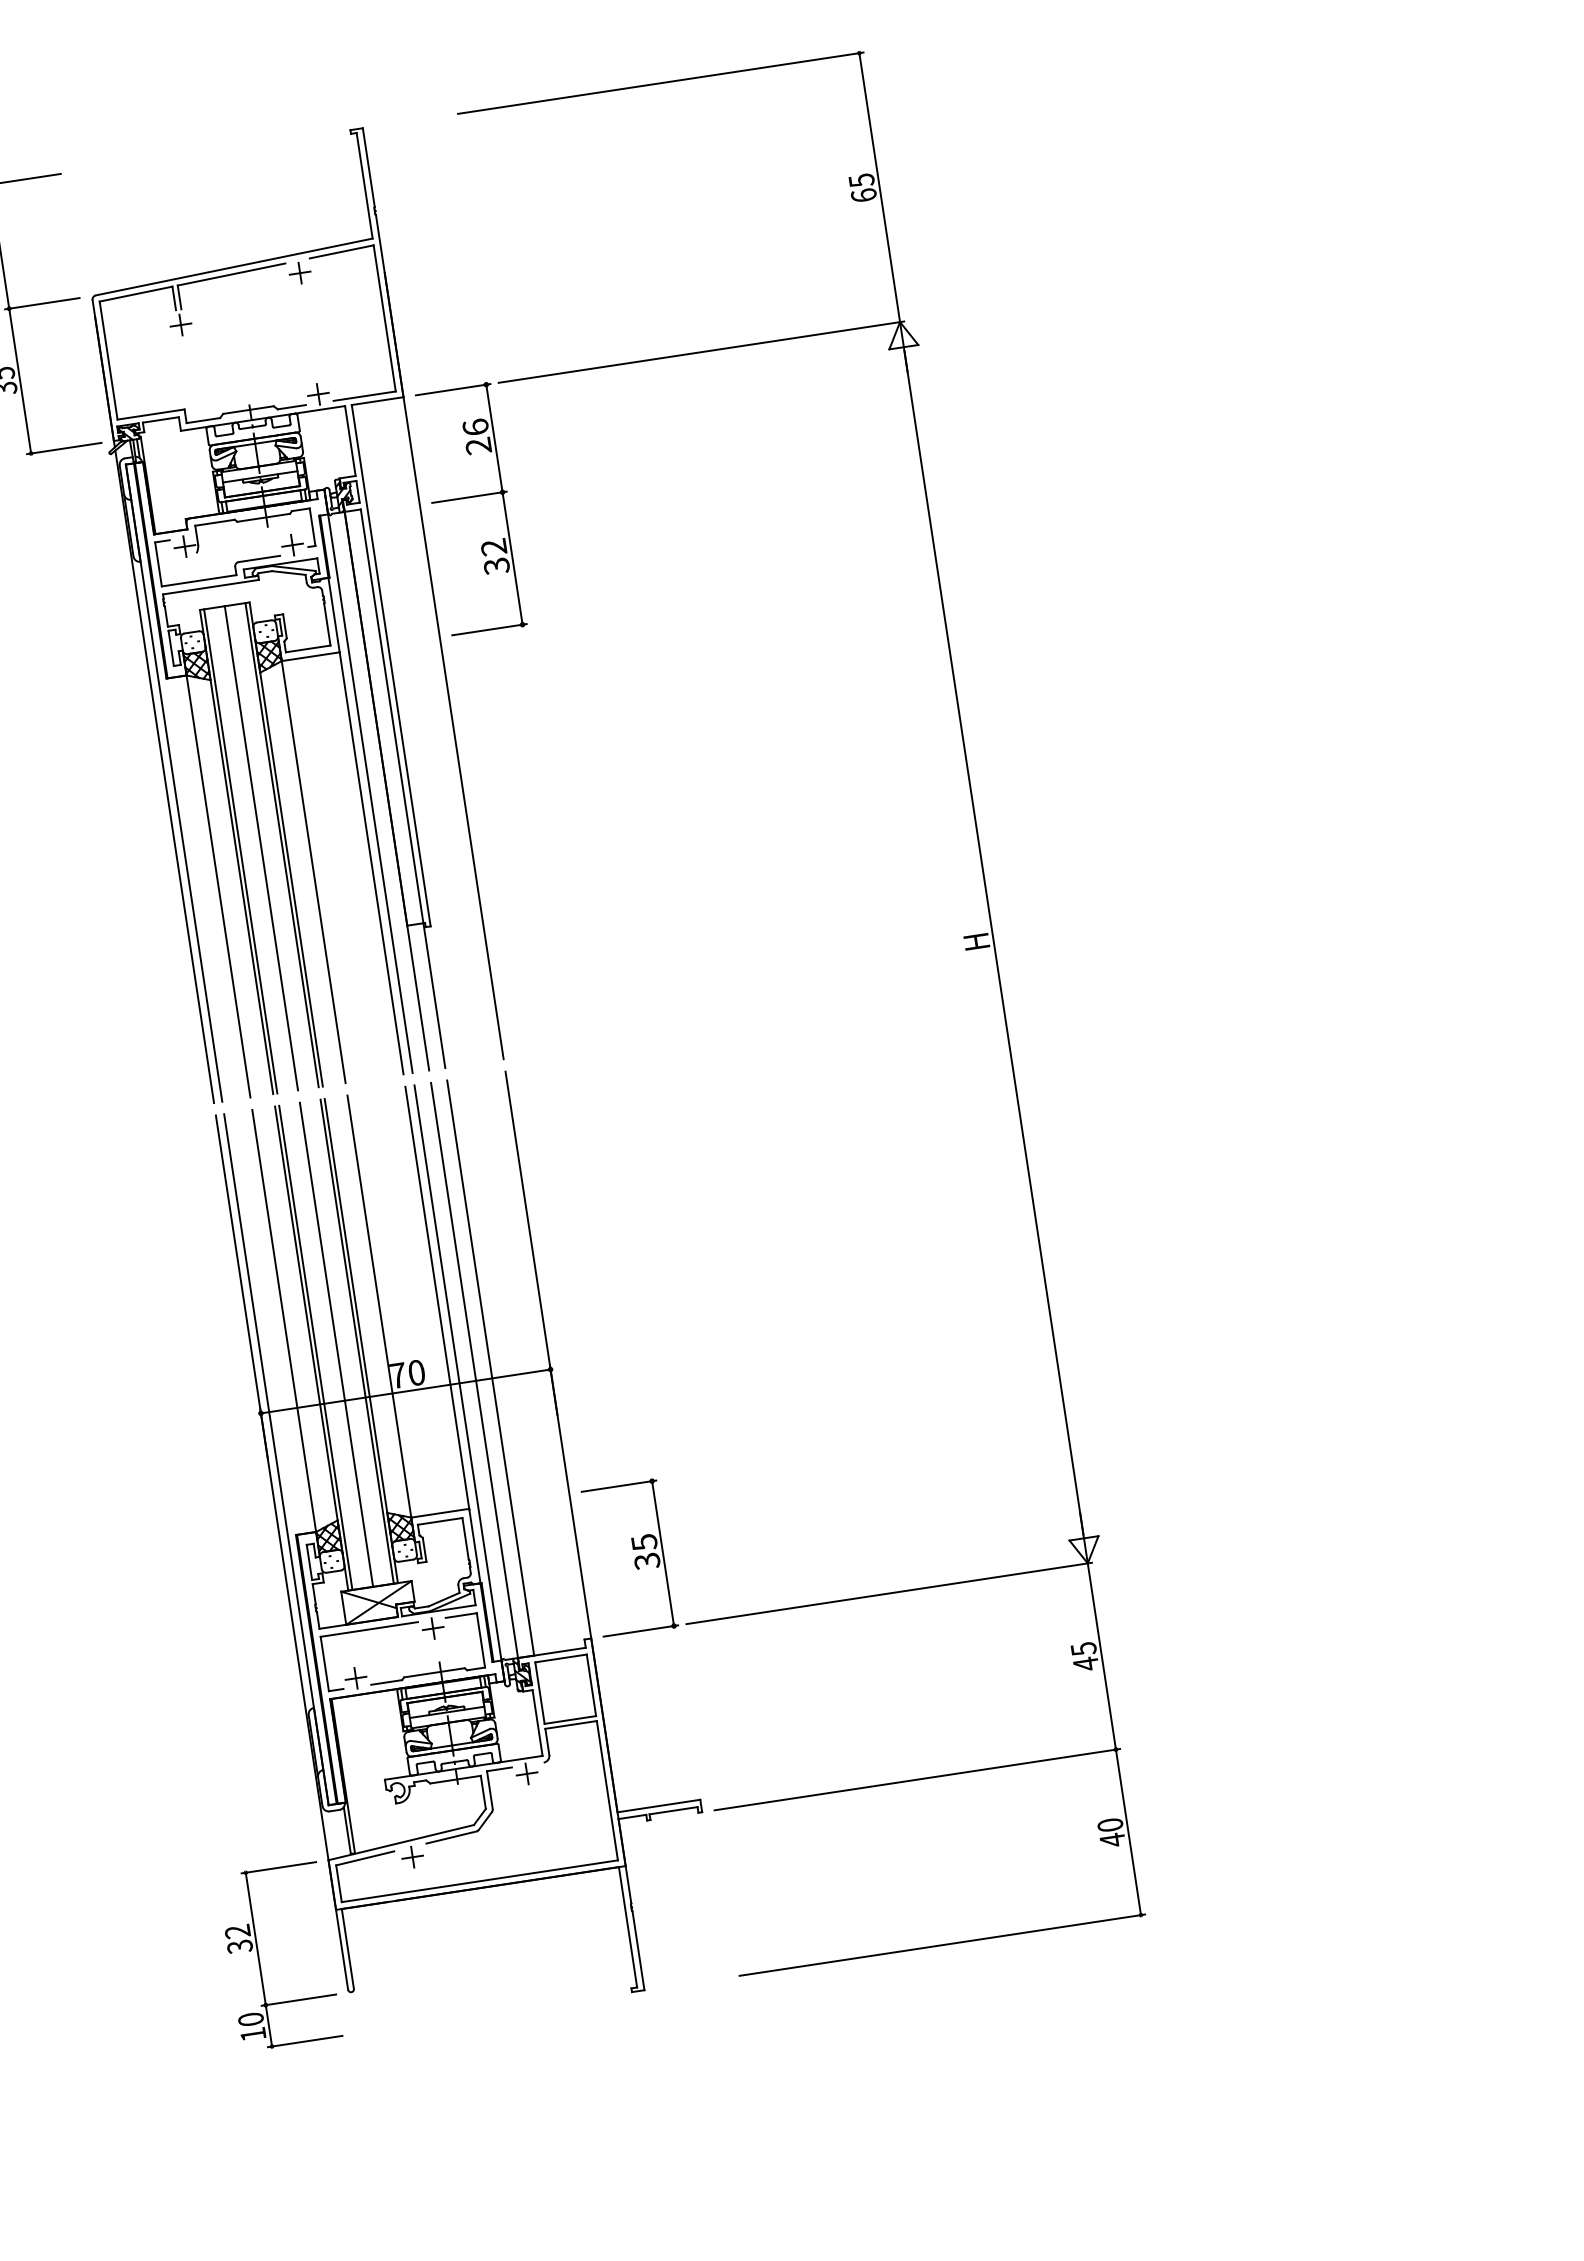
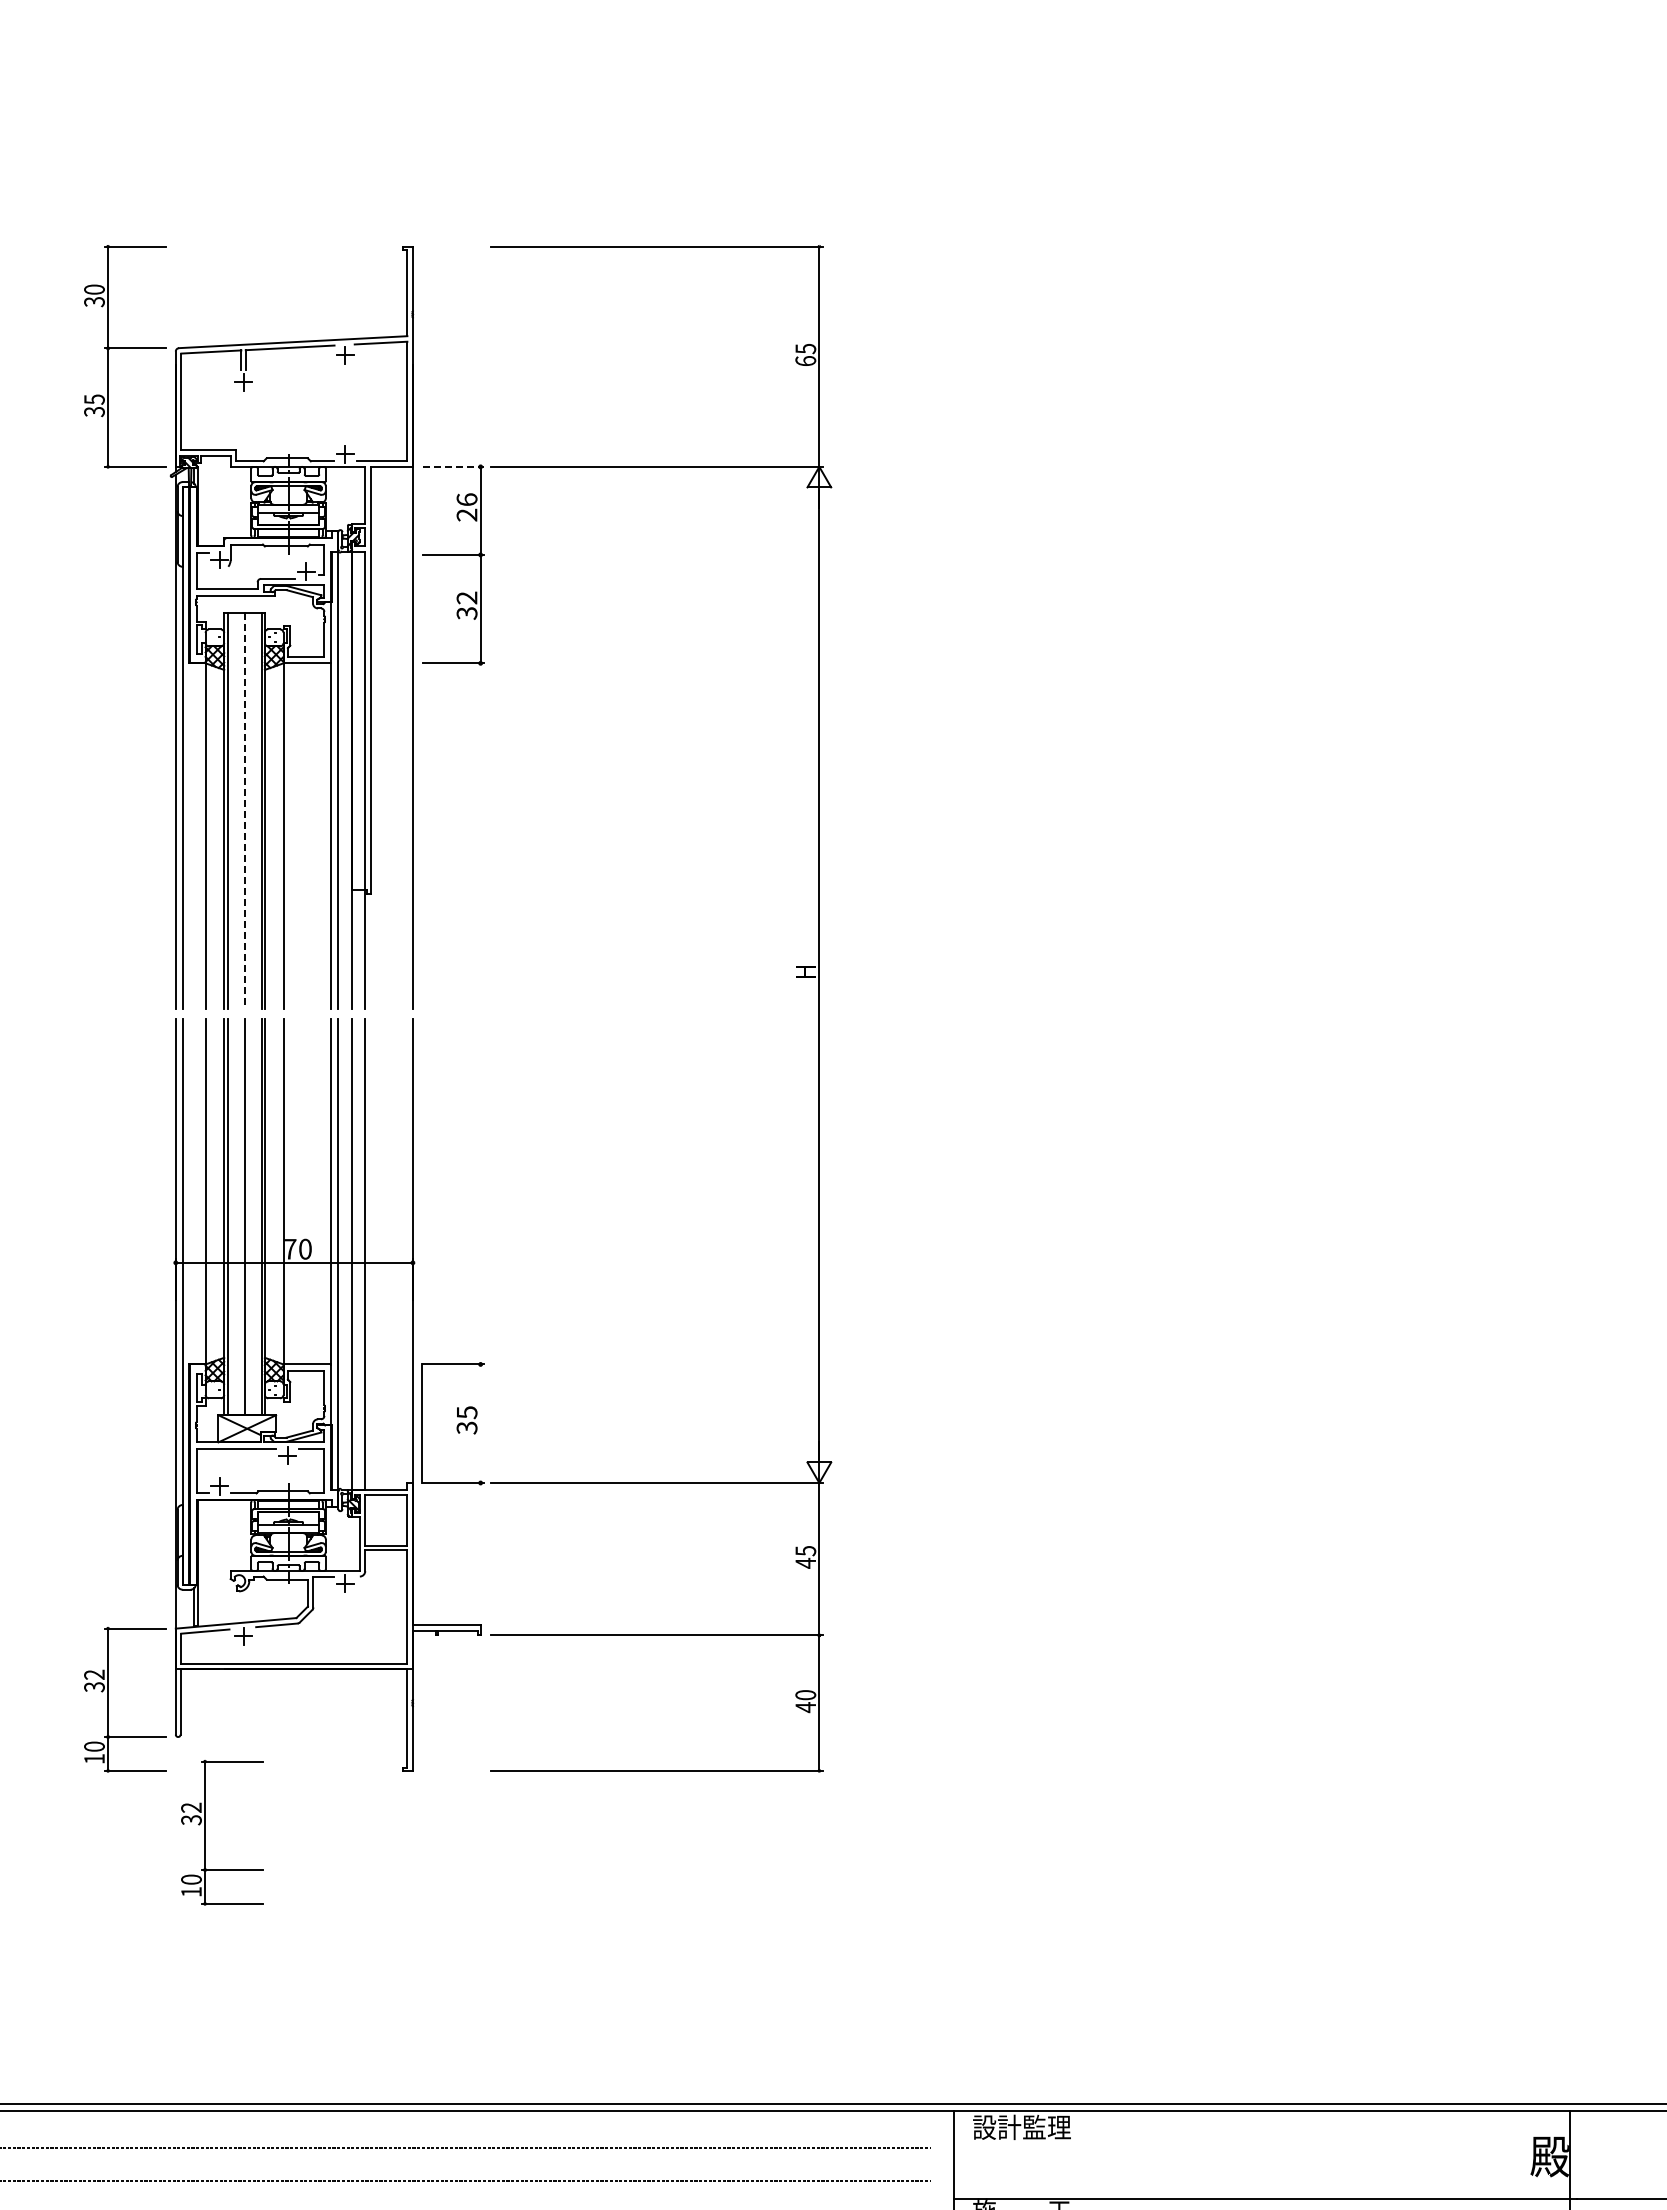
line: (454, 389) -> (454, 466), solid -> dashed
line: (261, 849) -> (244, 811), solid -> dashed
line: (662, 1553) -> (421, 1423), moved
part: (402, 2103) -> (205, 1832), added

